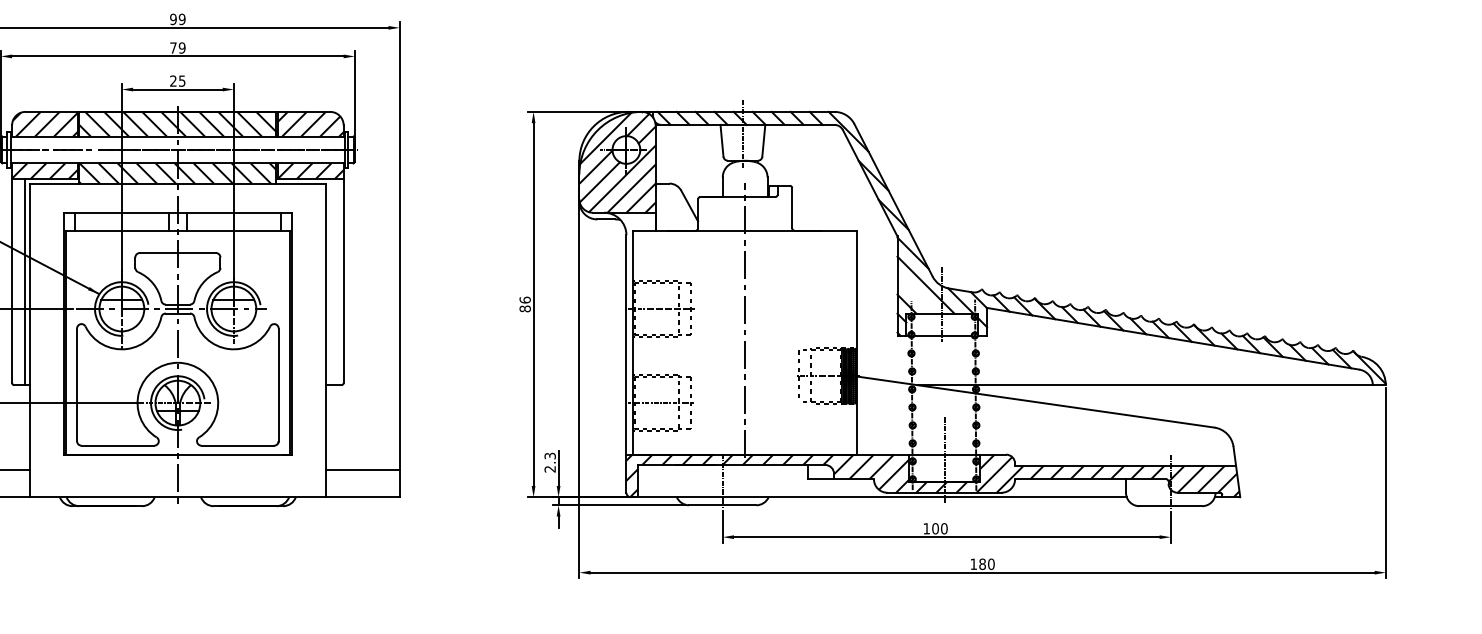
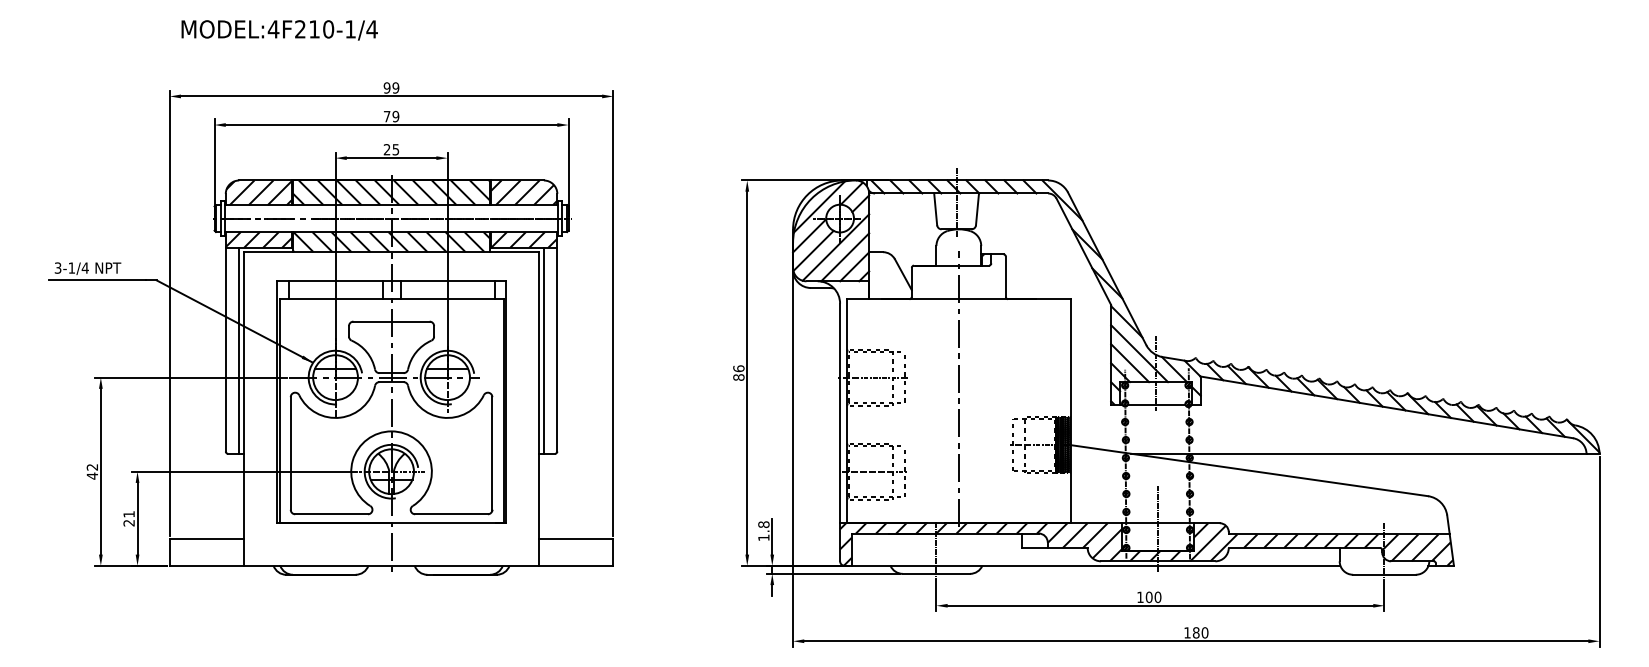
line: (330, 281) -> (544, 350), added
line: (916, 294) -> (1130, 363), added
text: (549, 462) -> (763, 531), 2.3 -> 1.8

